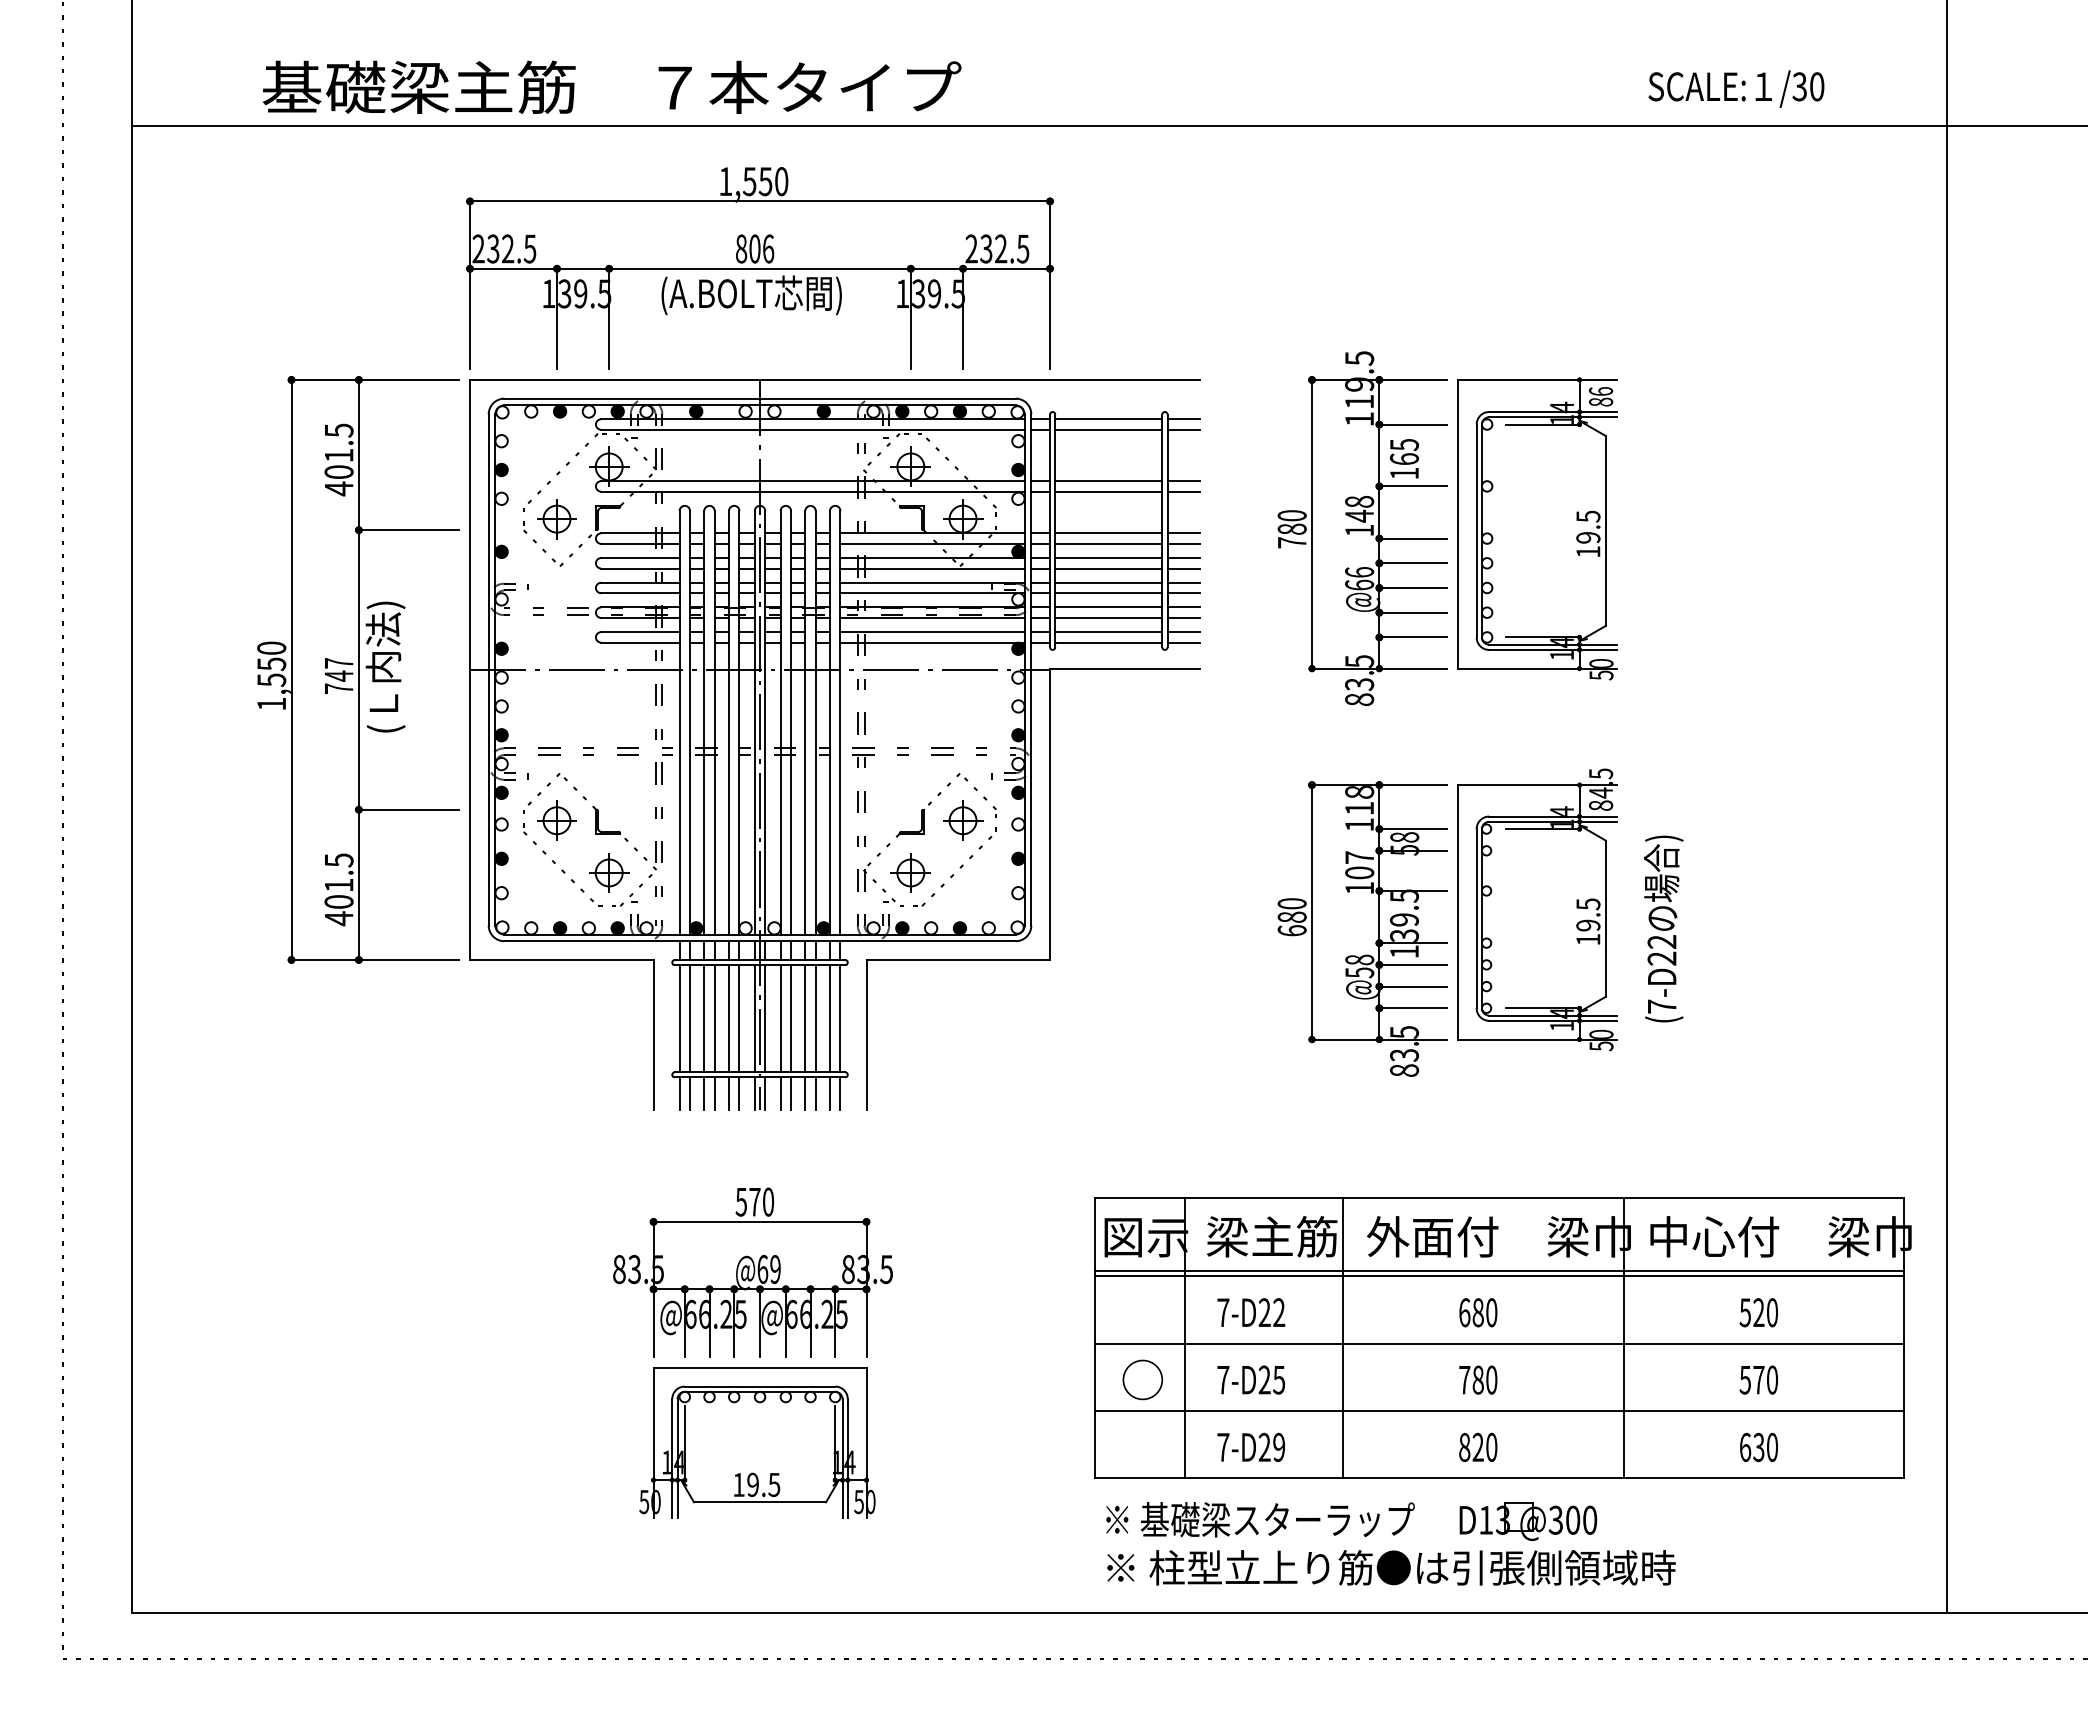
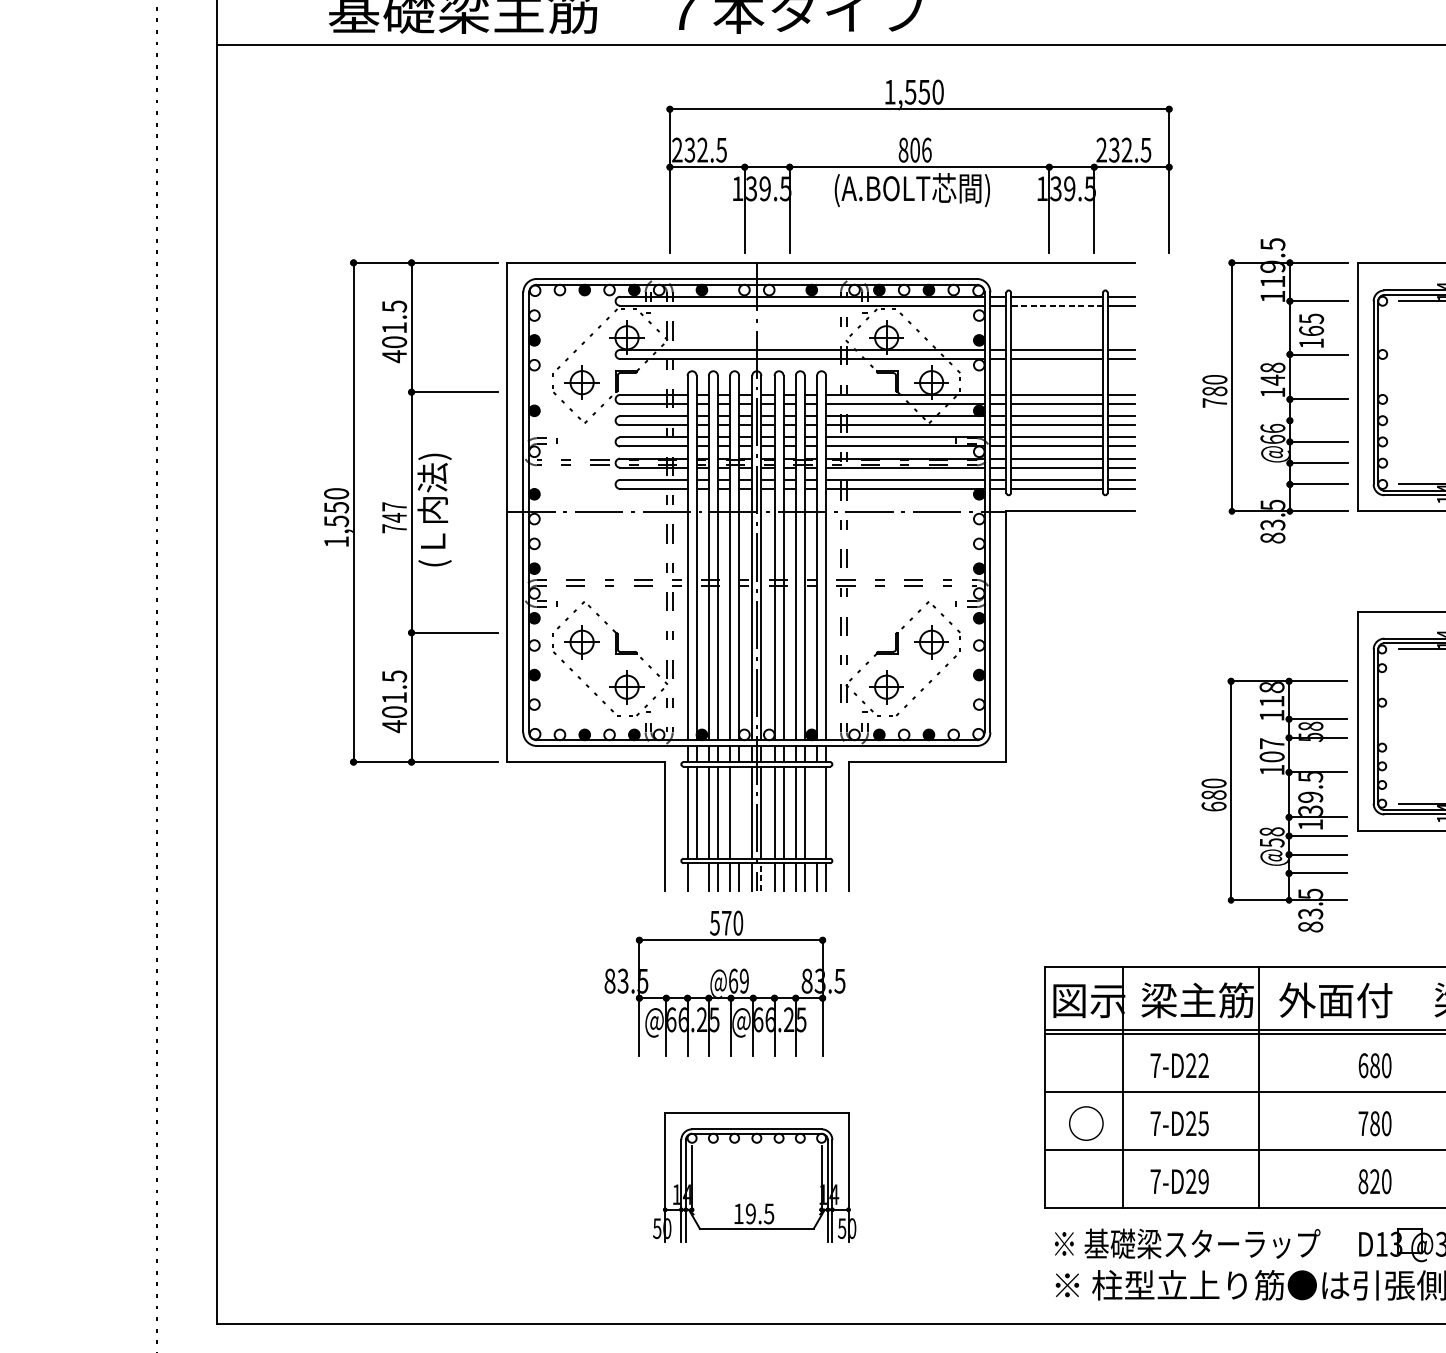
part: (759, 268) -> (919, 166), moved
line: (1108, 429) -> (1056, 305), solid -> dashed
line: (1412, 563) -> (1318, 420), removed
part: (1362, 928) -> (1274, 804), moved
line: (739, 1018) -> (739, 812), removed
line: (830, 1018) -> (817, 812), removed
line: (690, 1093) -> (697, 877), removed
line: (765, 1093) -> (761, 877), solid -> dashed
part: (752, 1272) -> (724, 983), moved

